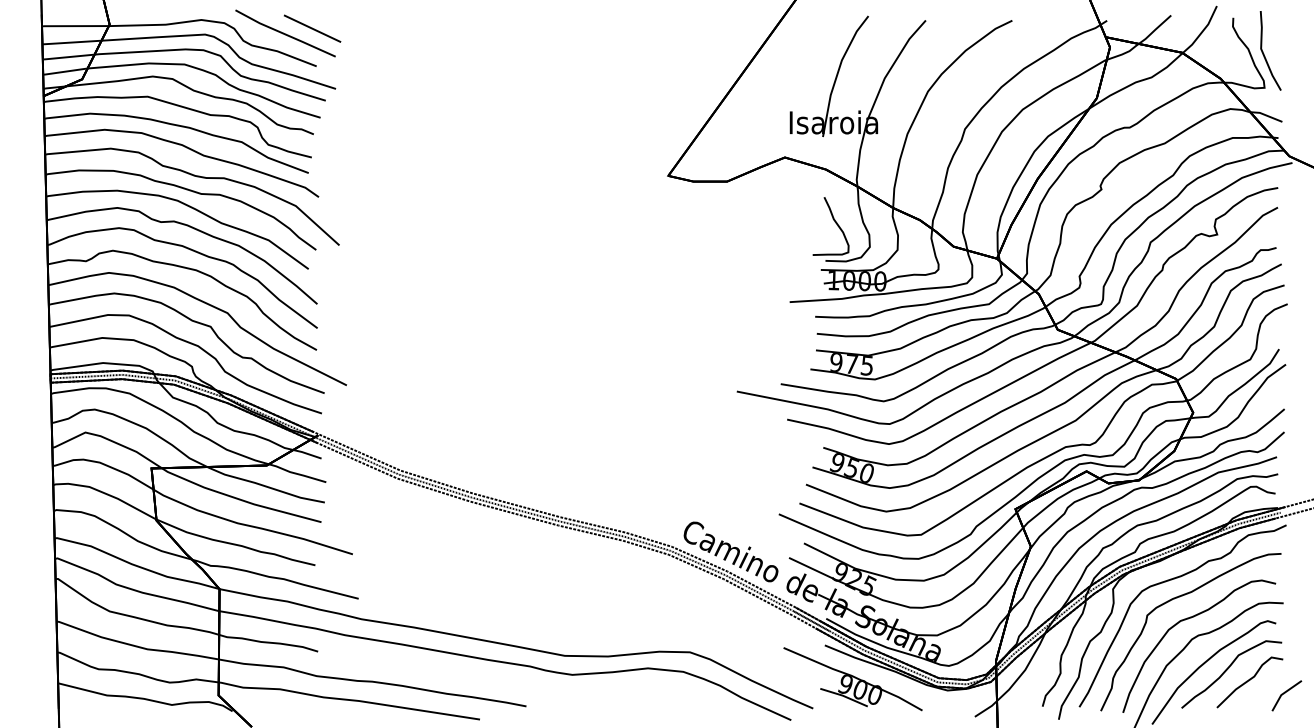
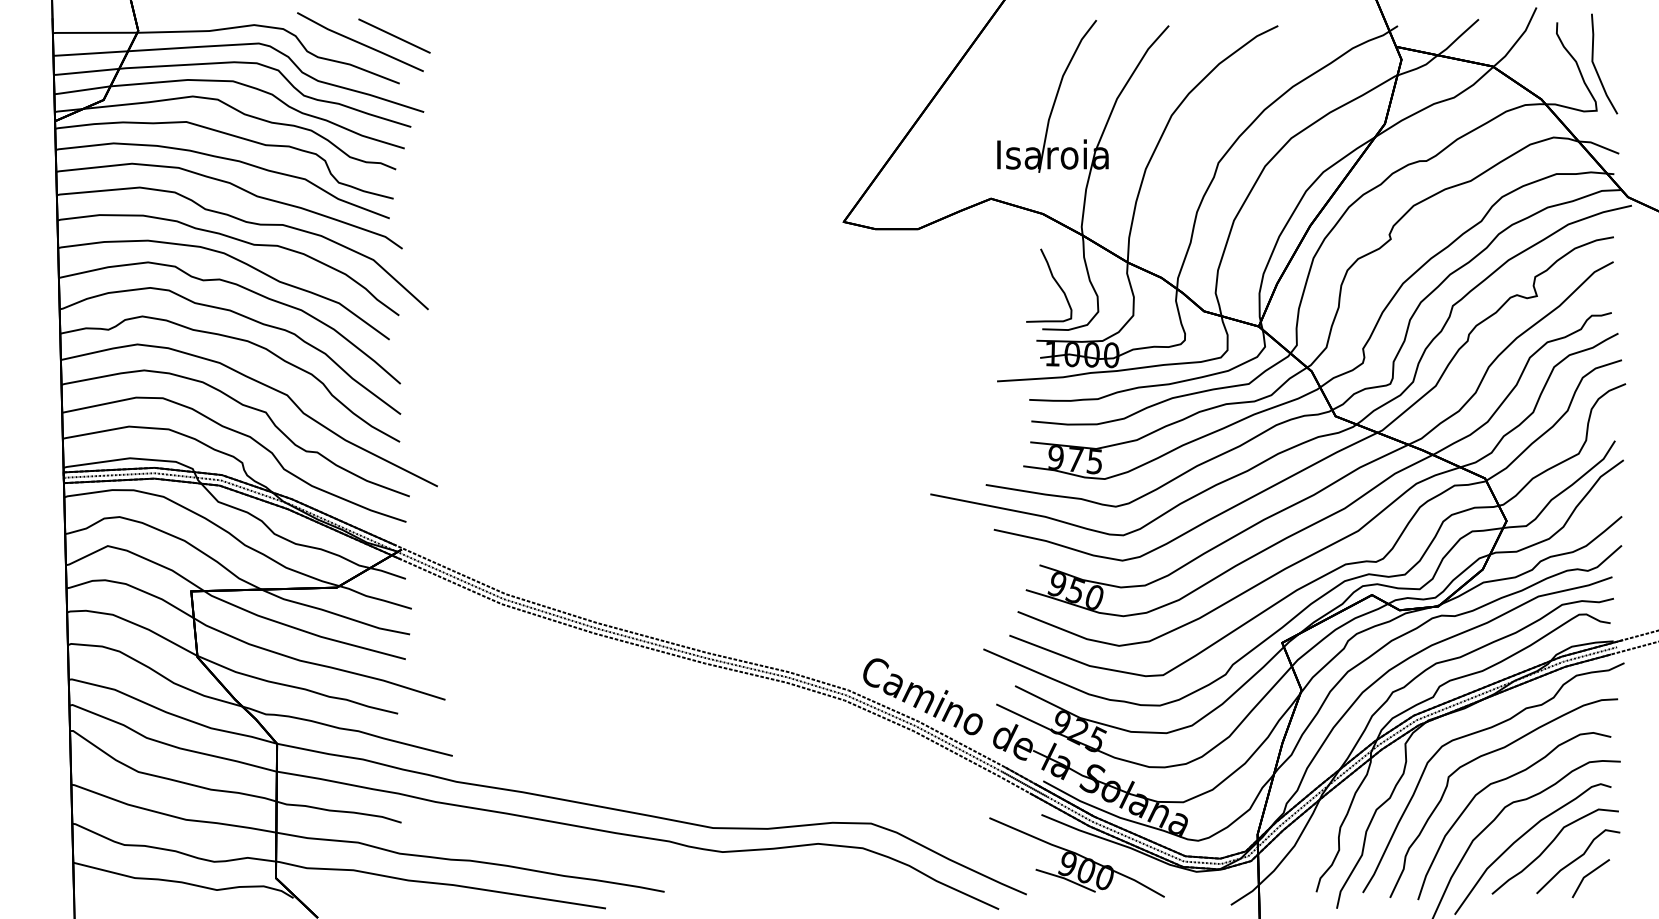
line: (1284, 693) -> (1588, 875), moved

